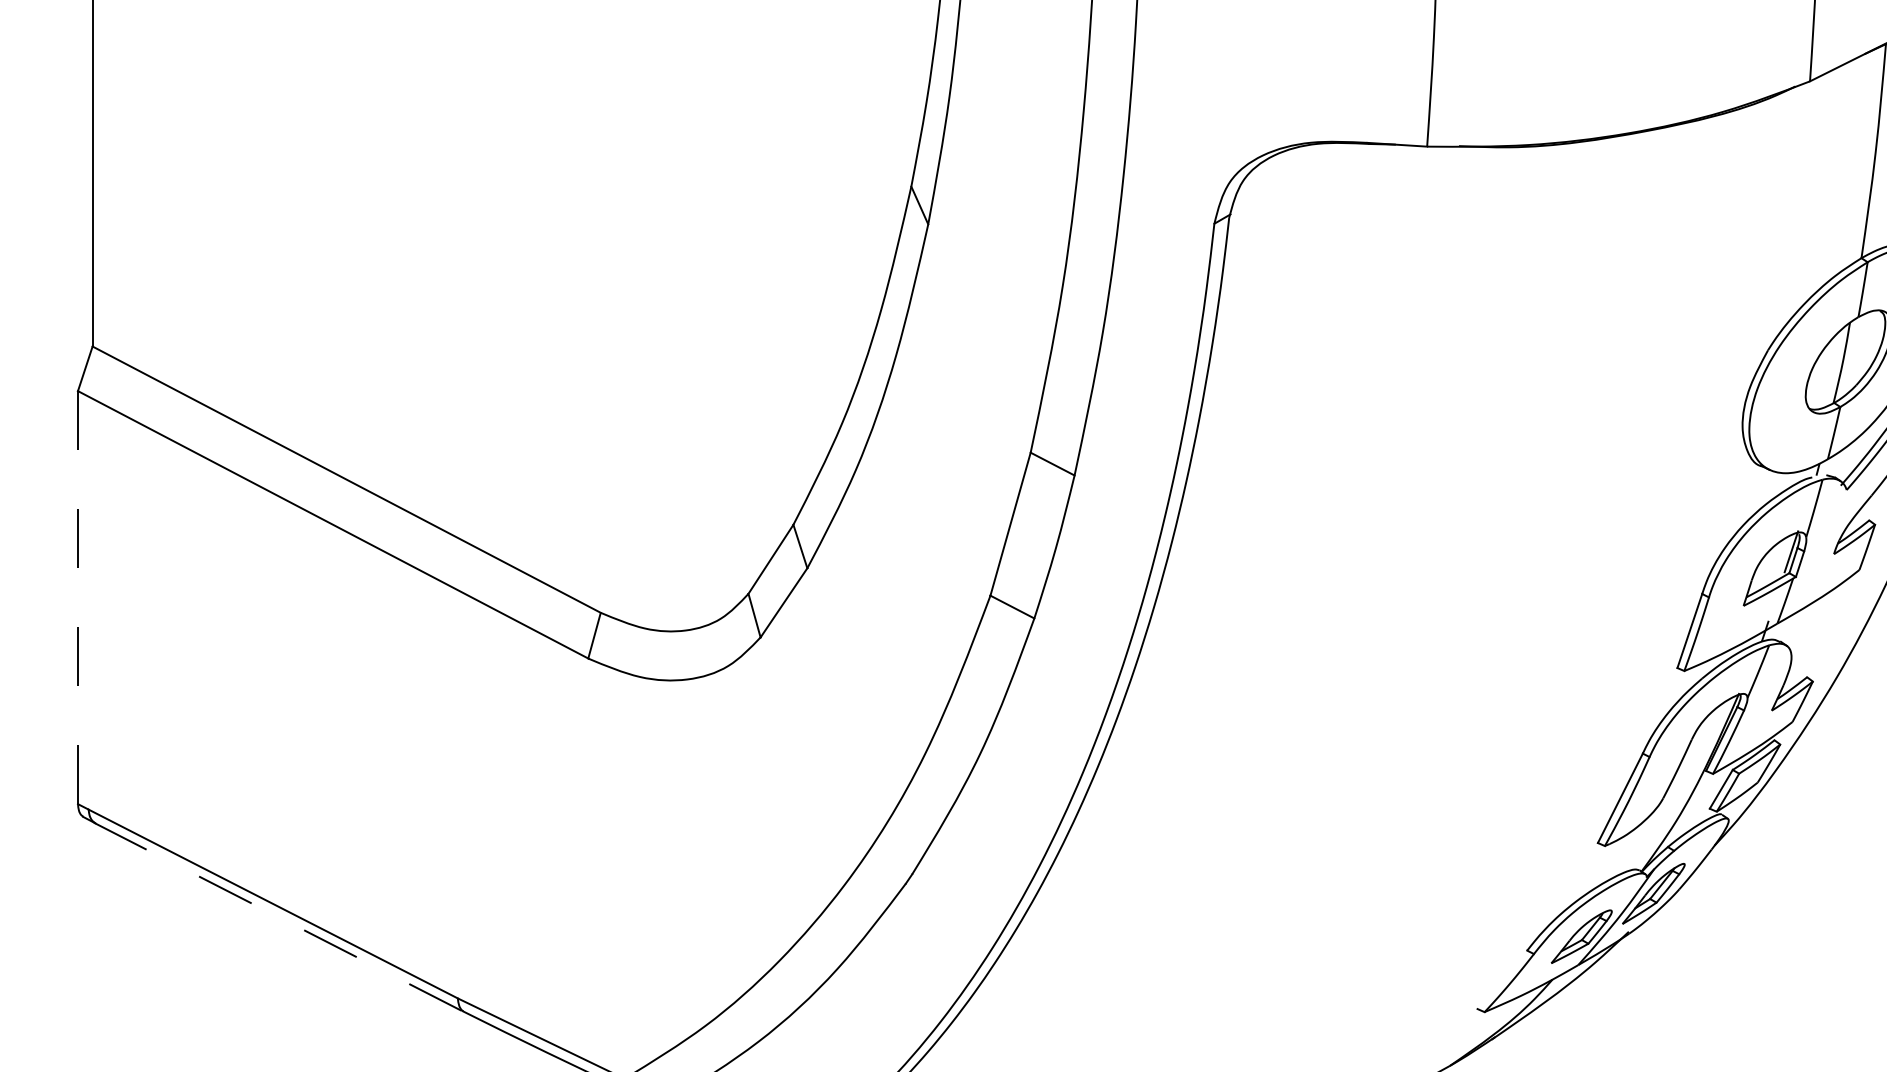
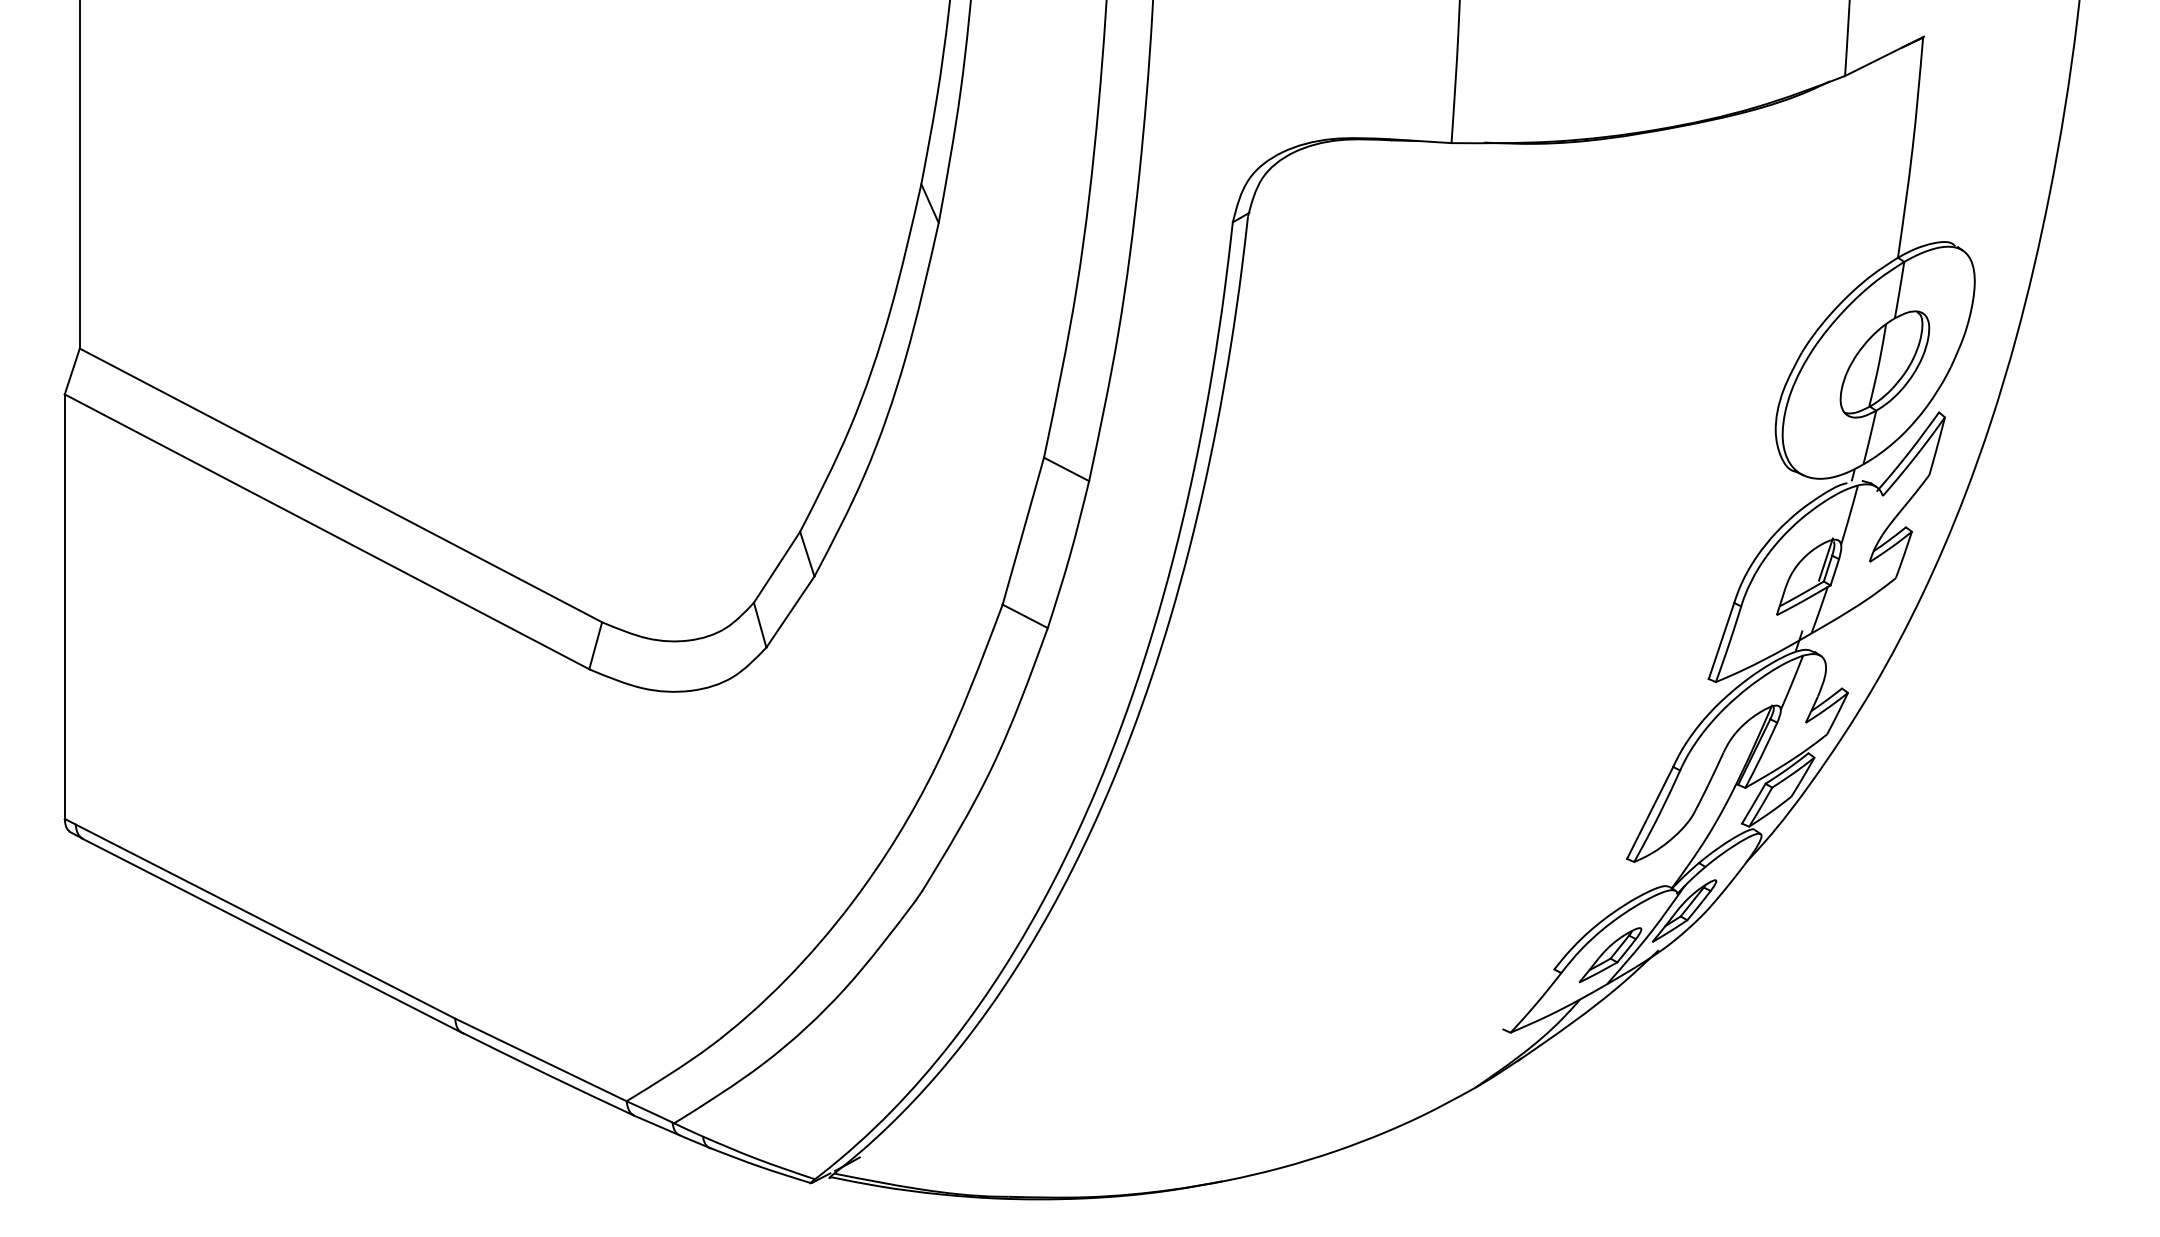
line: (77, 597) -> (64, 606), dashed -> solid
line: (280, 917) -> (272, 935), dashed -> solid

